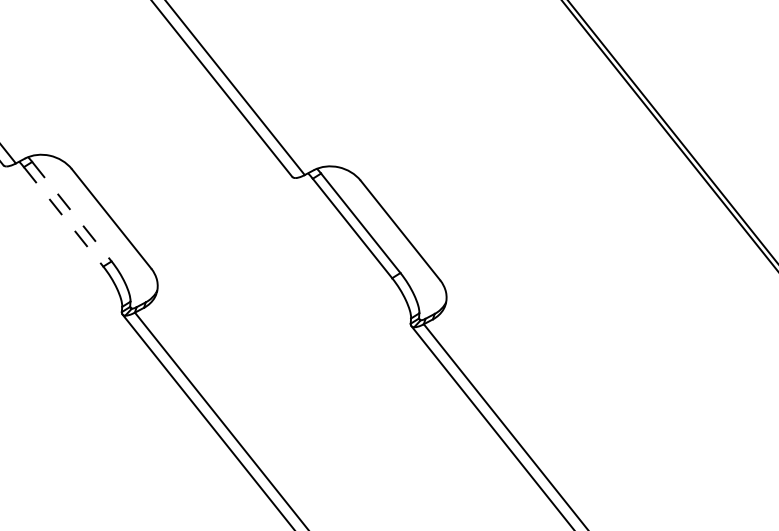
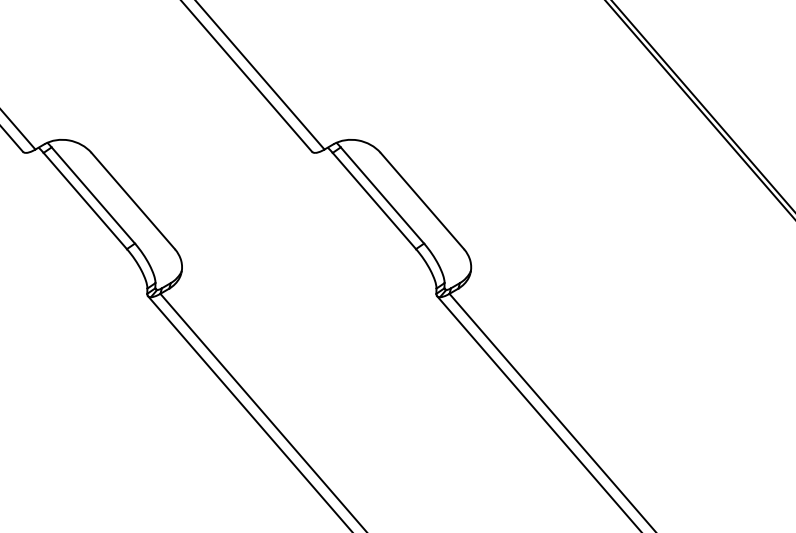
line: (72, 211) -> (93, 195), dashed -> solid
line: (63, 217) -> (85, 201), dashed -> solid

